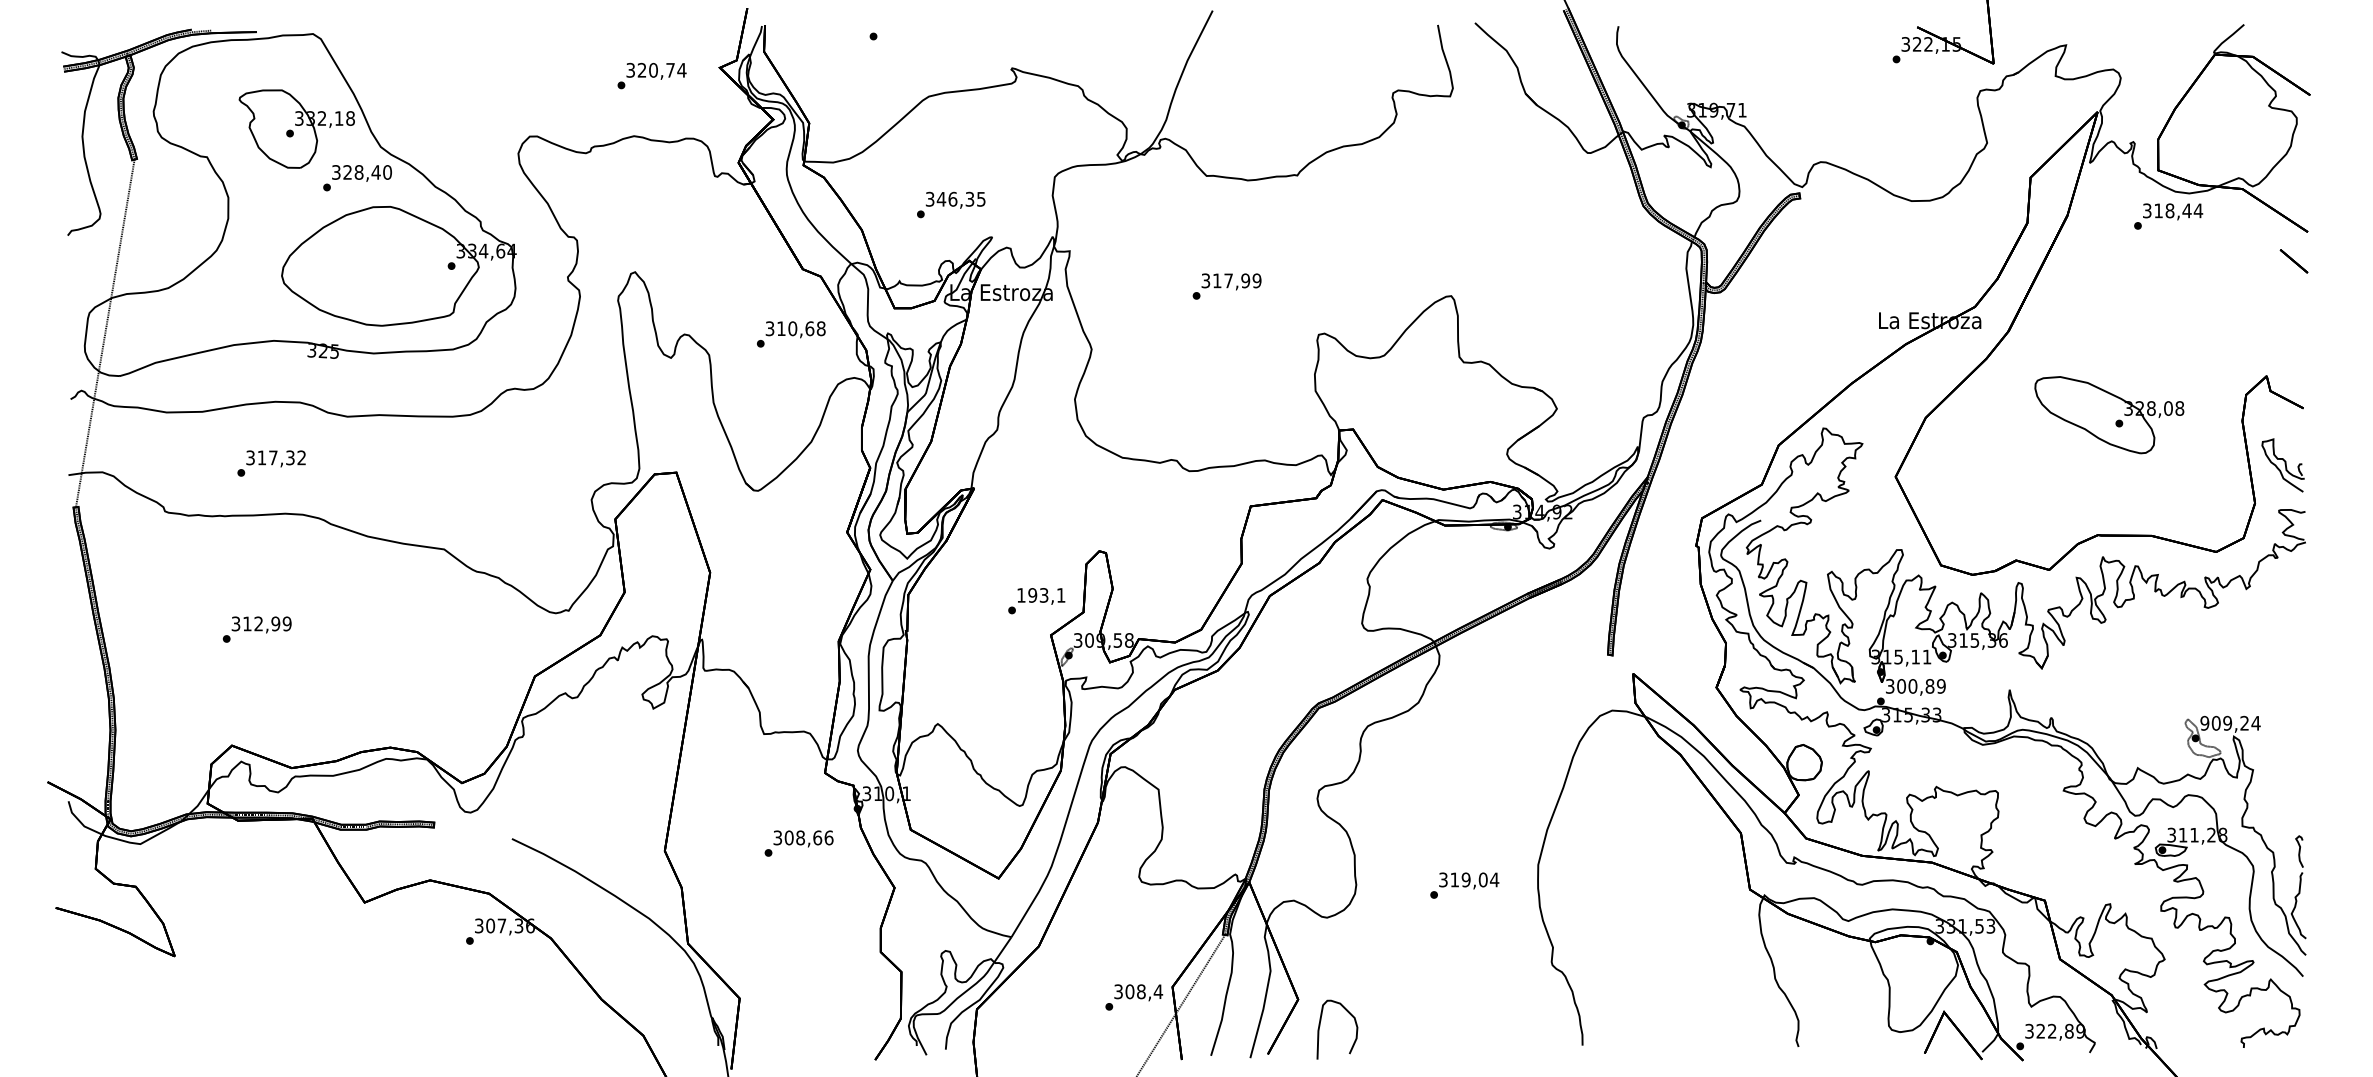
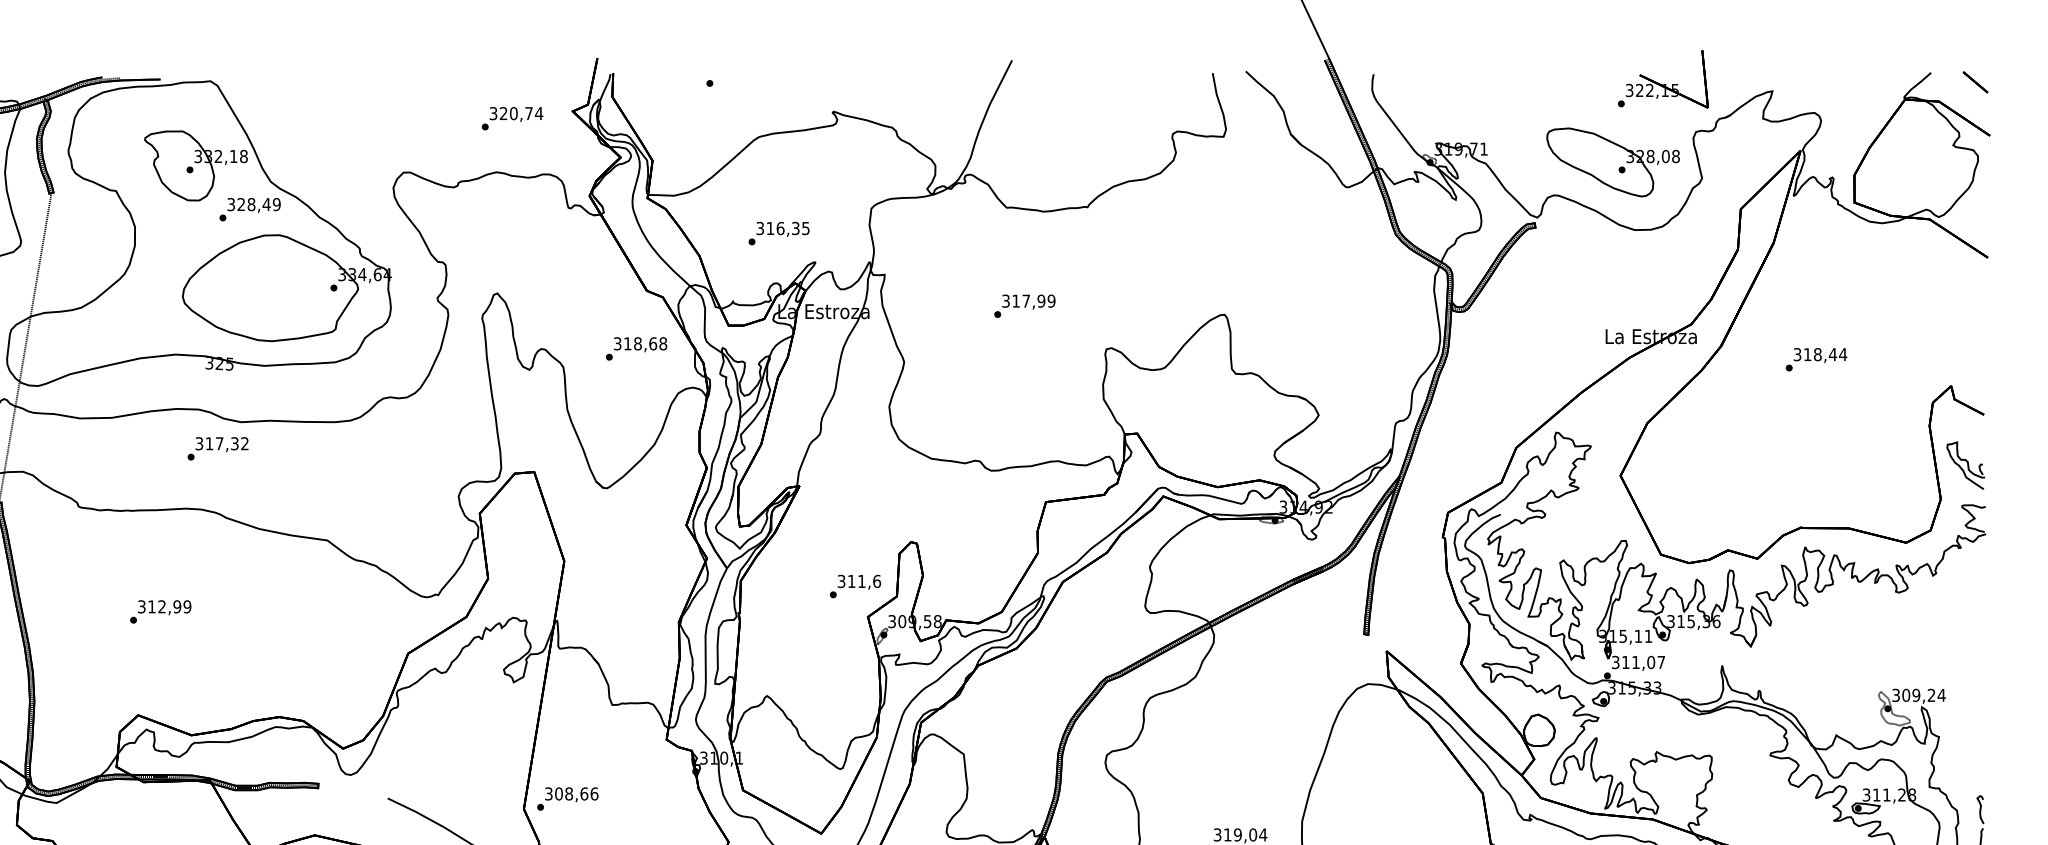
text: (387, 172) -> (276, 204), 328,40 -> 328,49
text: (941, 199) -> (770, 228), 346,35 -> 316,35
text: (2168, 216) -> (1816, 359), moved
line: (2293, 261) -> (1975, 82), moved
text: (792, 328) -> (637, 343), 310,68 -> 318,68
part: (2109, 415) -> (1613, 162), moved
text: (271, 463) -> (218, 448), moved
text: (1041, 595) -> (859, 581), 193,1 -> 311,6
text: (1921, 686) -> (1643, 662), 300,89 -> 311,07
text: (2204, 723) -> (1895, 695), 909,24 -> 309,24
text: (798, 843) -> (567, 798), moved

